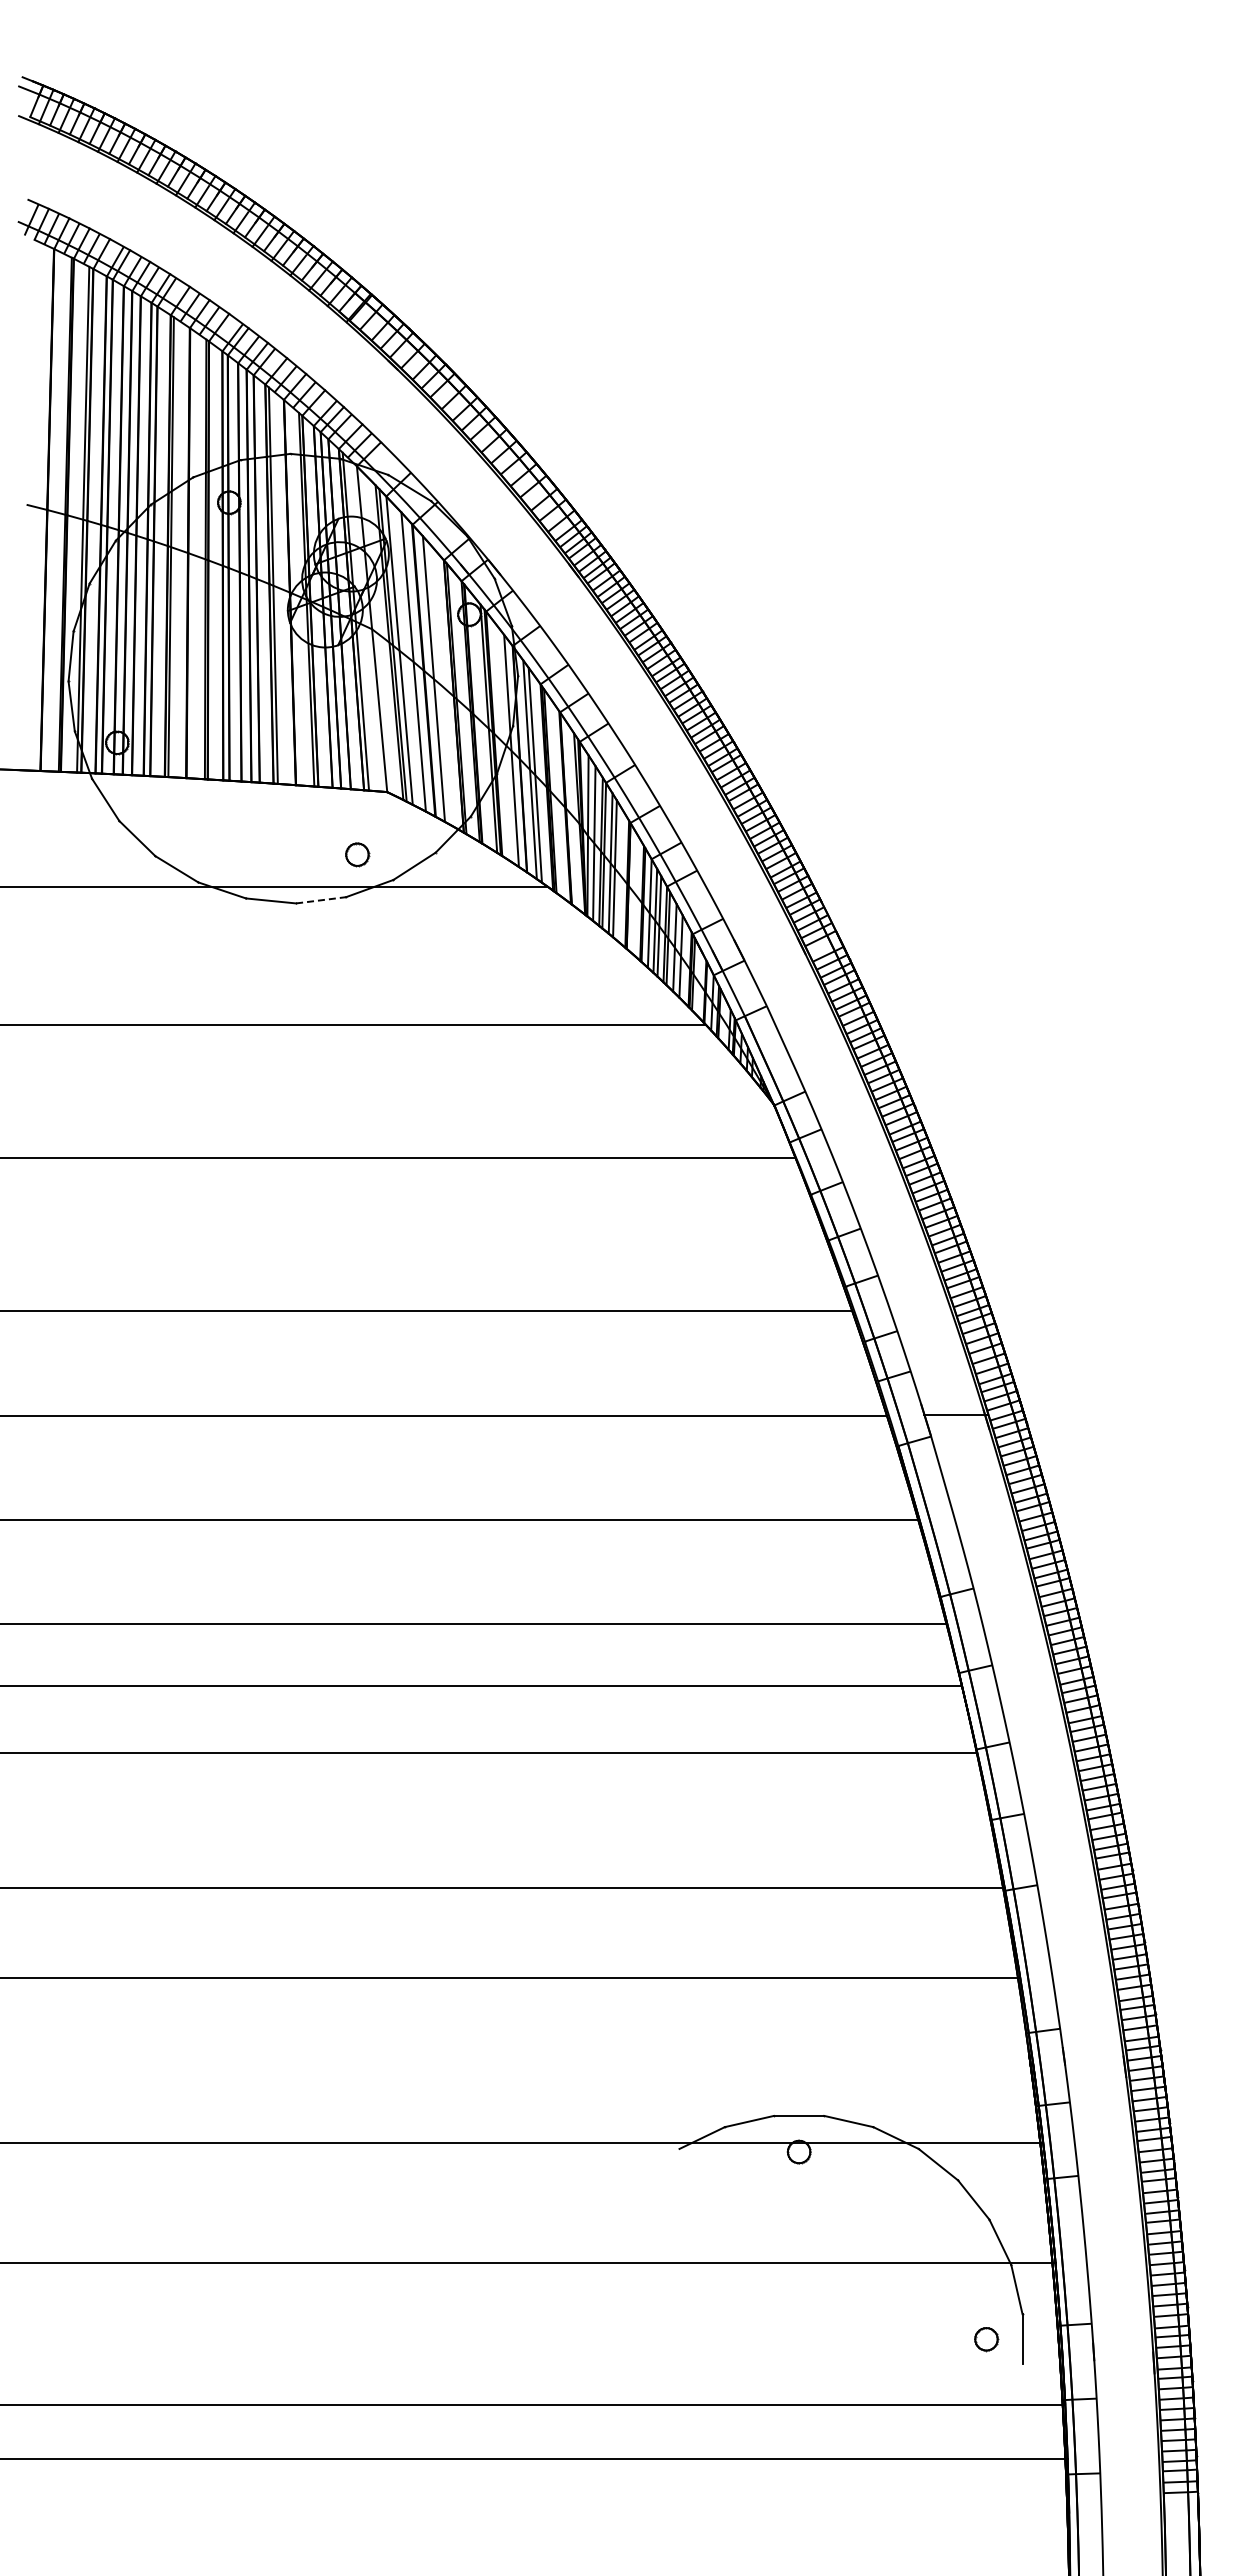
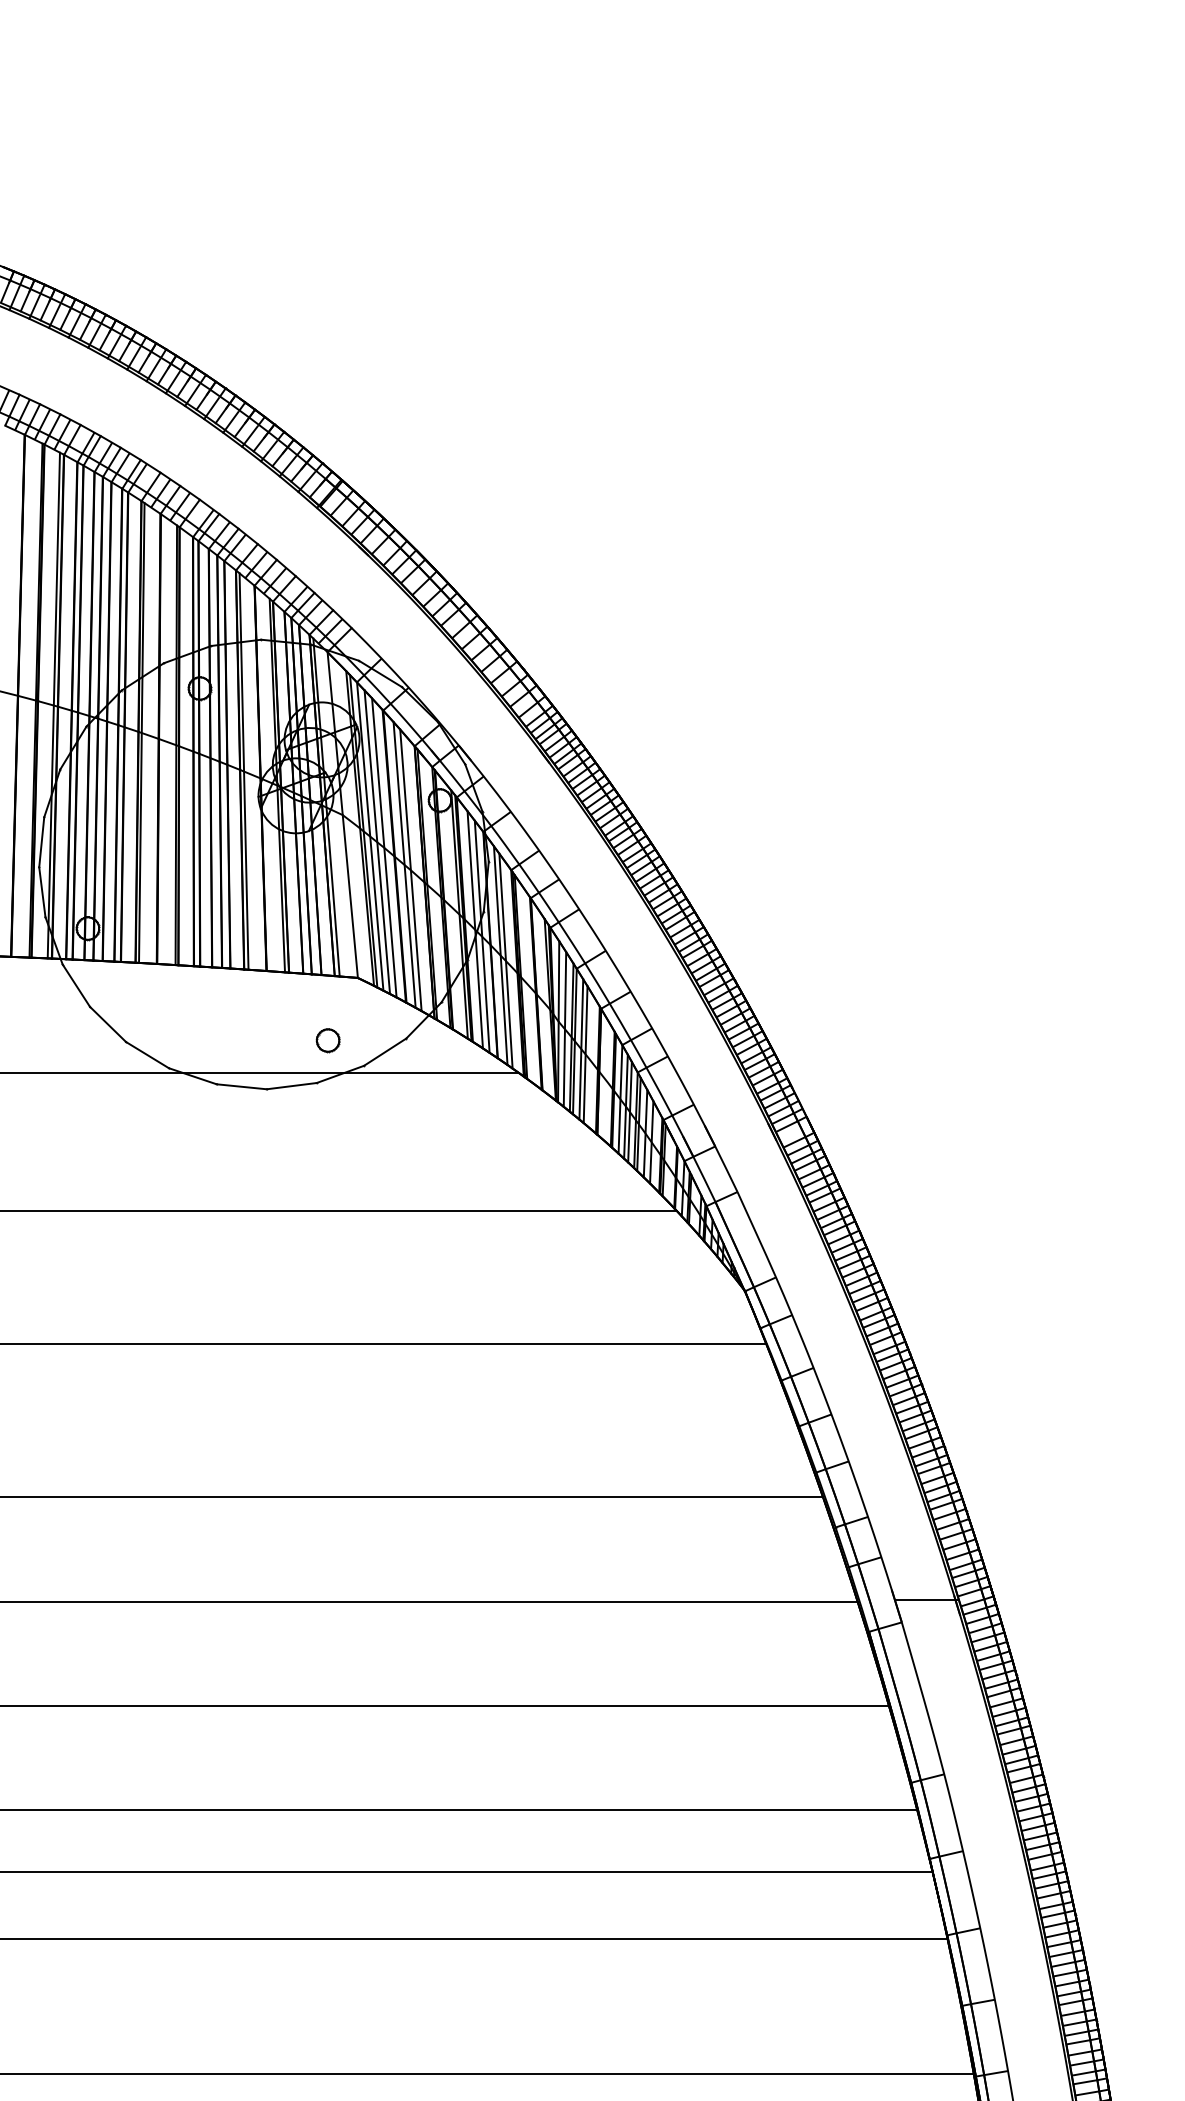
line: (406, 656) -> (377, 842), added
line: (439, 684) -> (410, 870), added
line: (504, 743) -> (475, 929), added
line: (321, 900) -> (292, 1086), dashed -> solid

